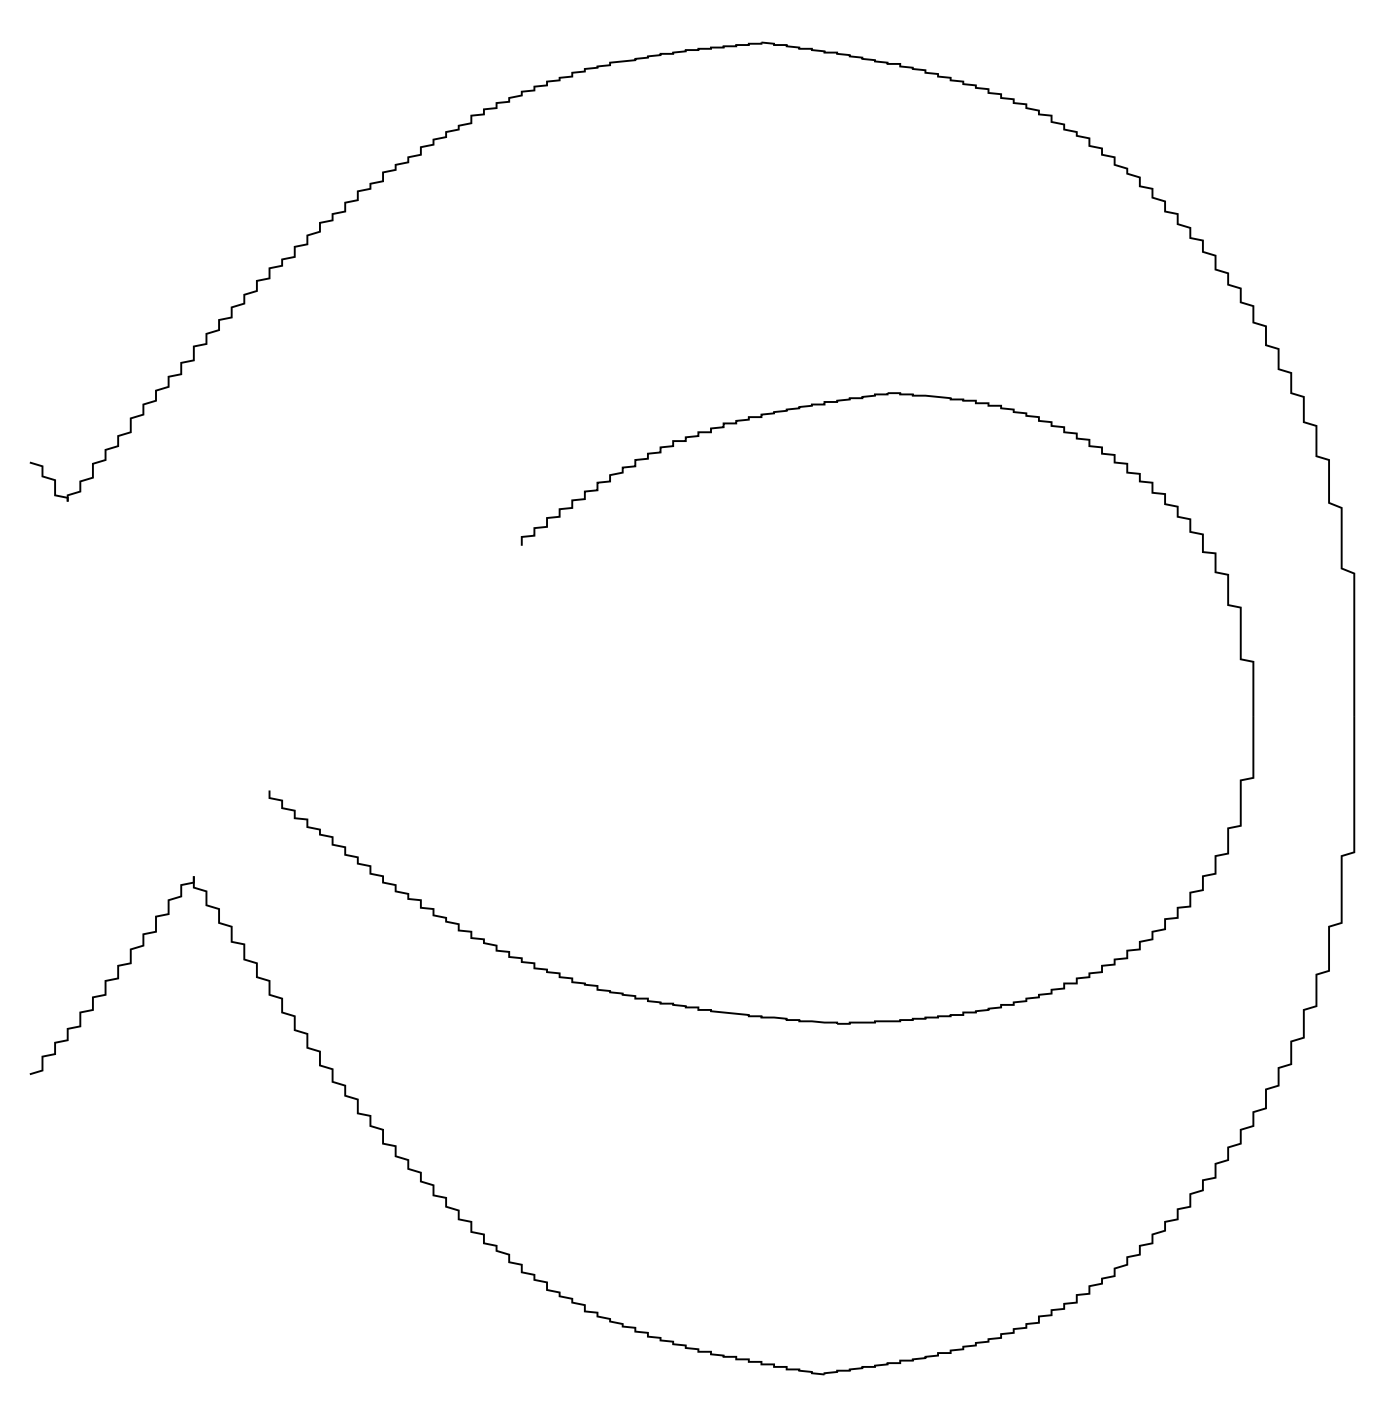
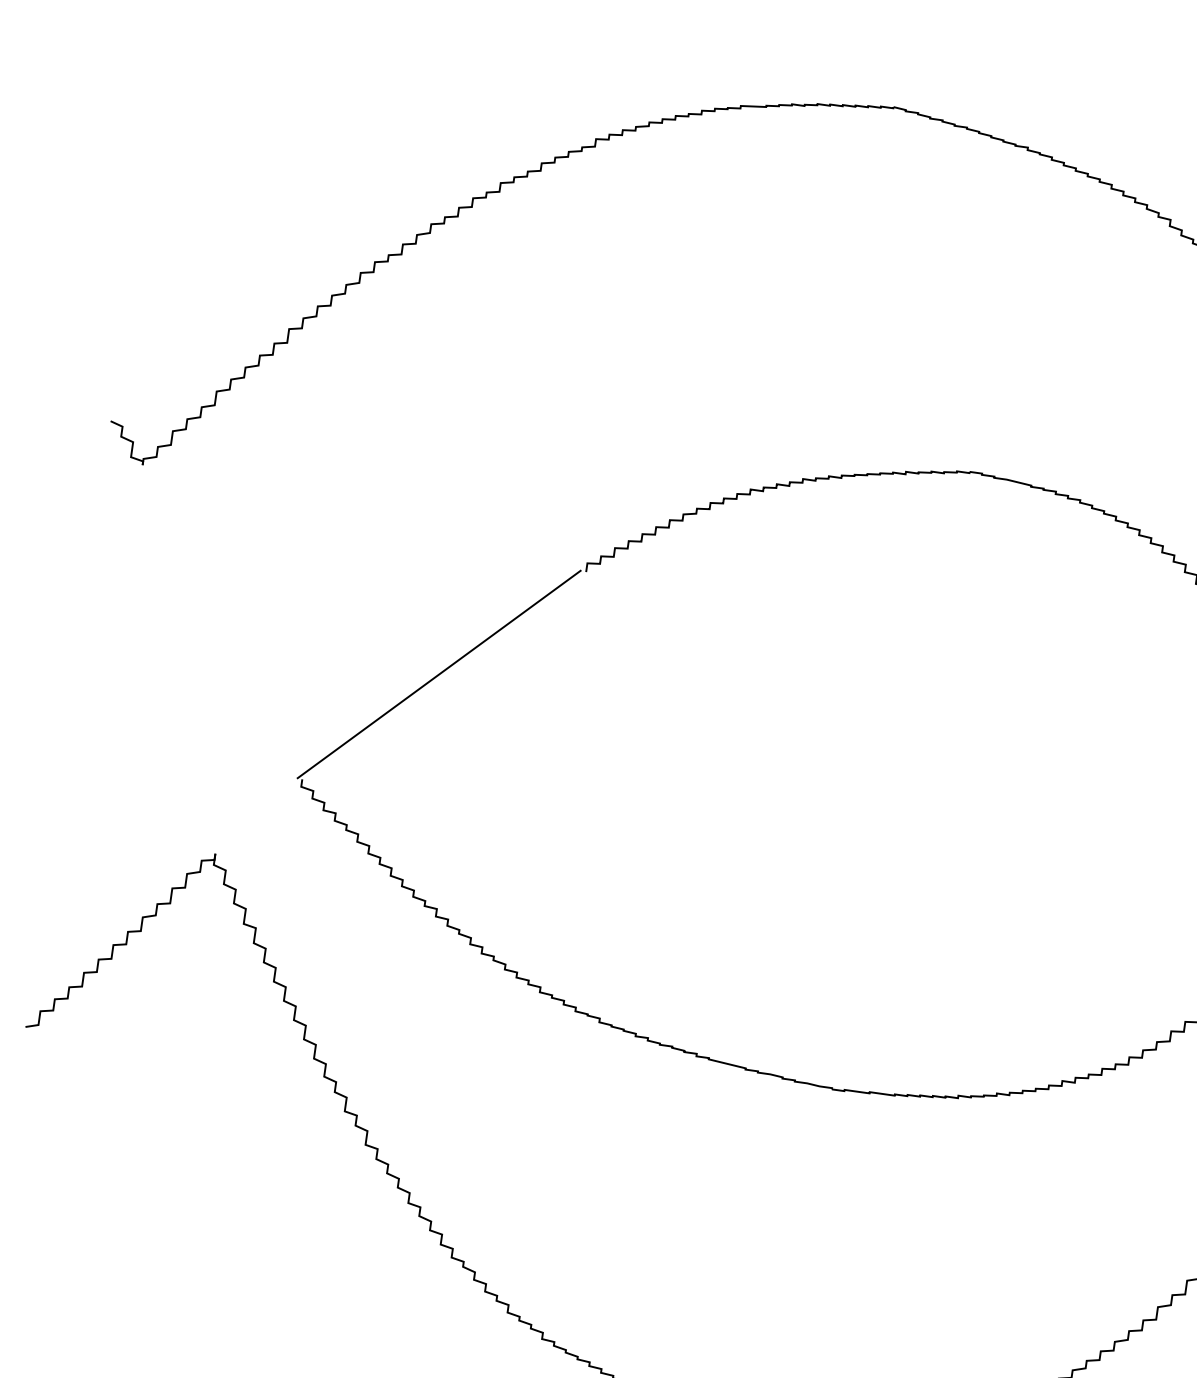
line: (390, 667) -> (439, 674), added

